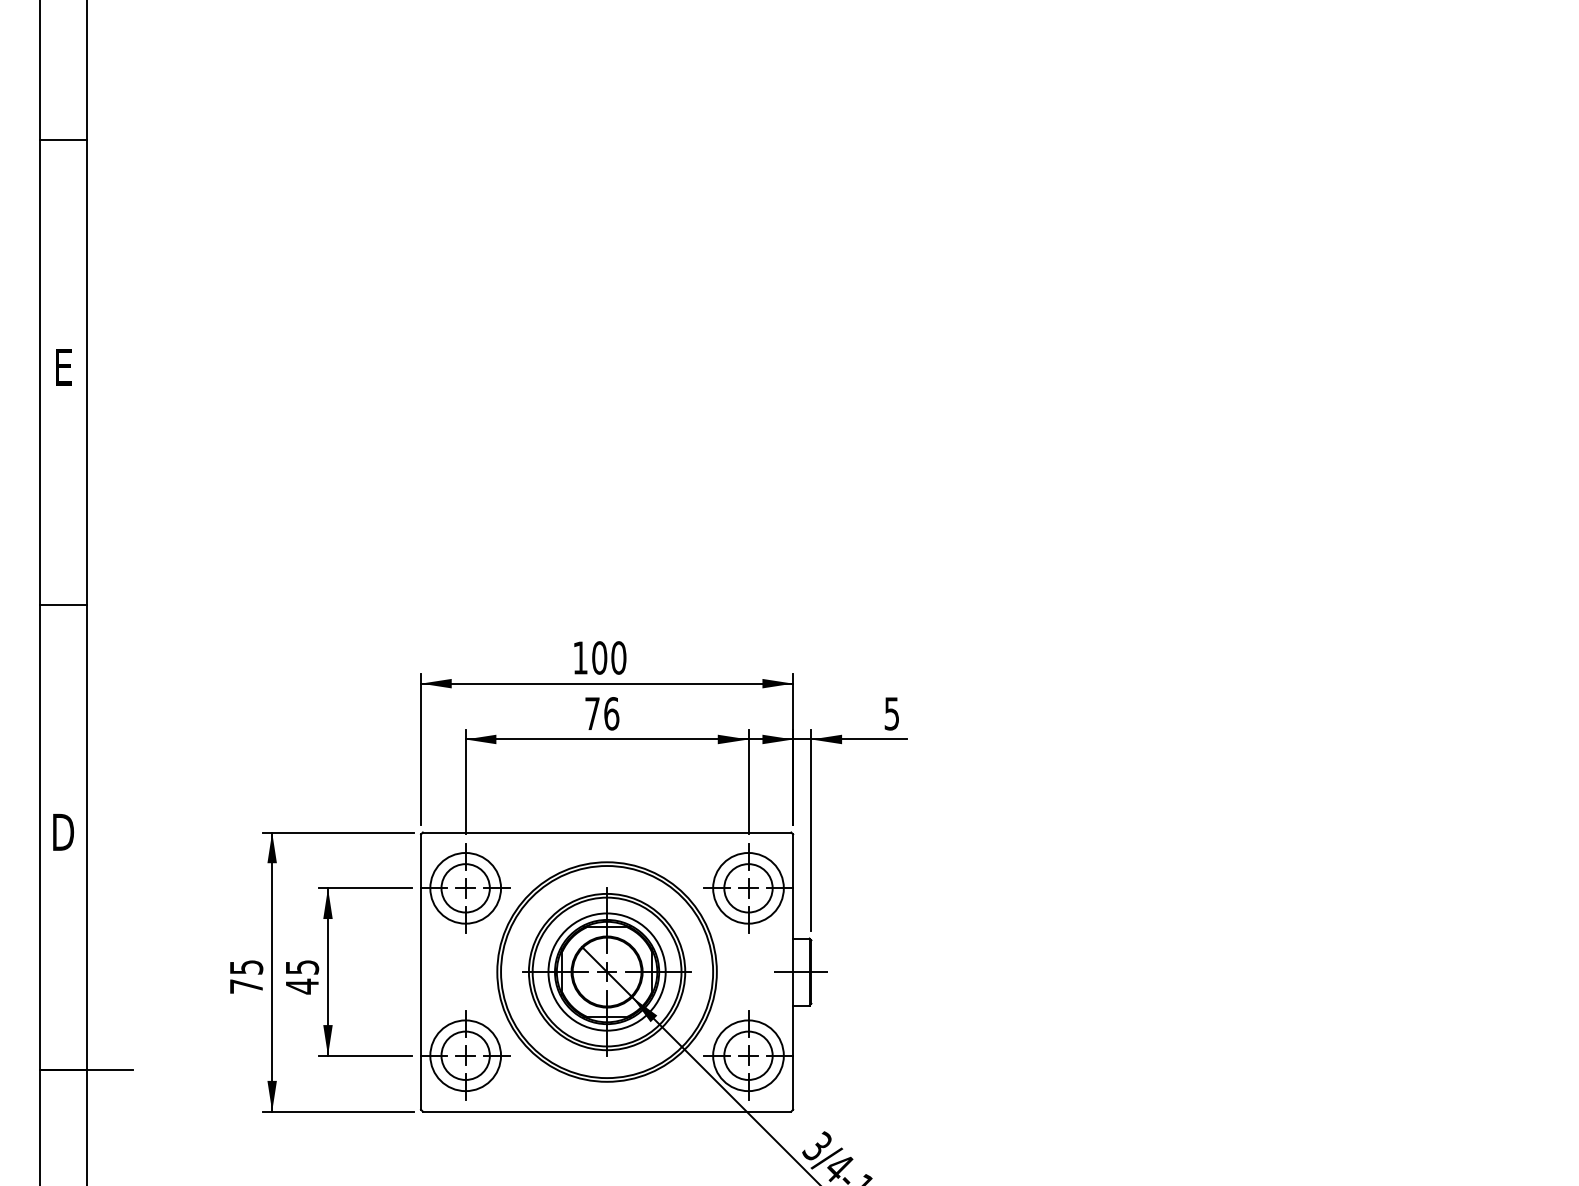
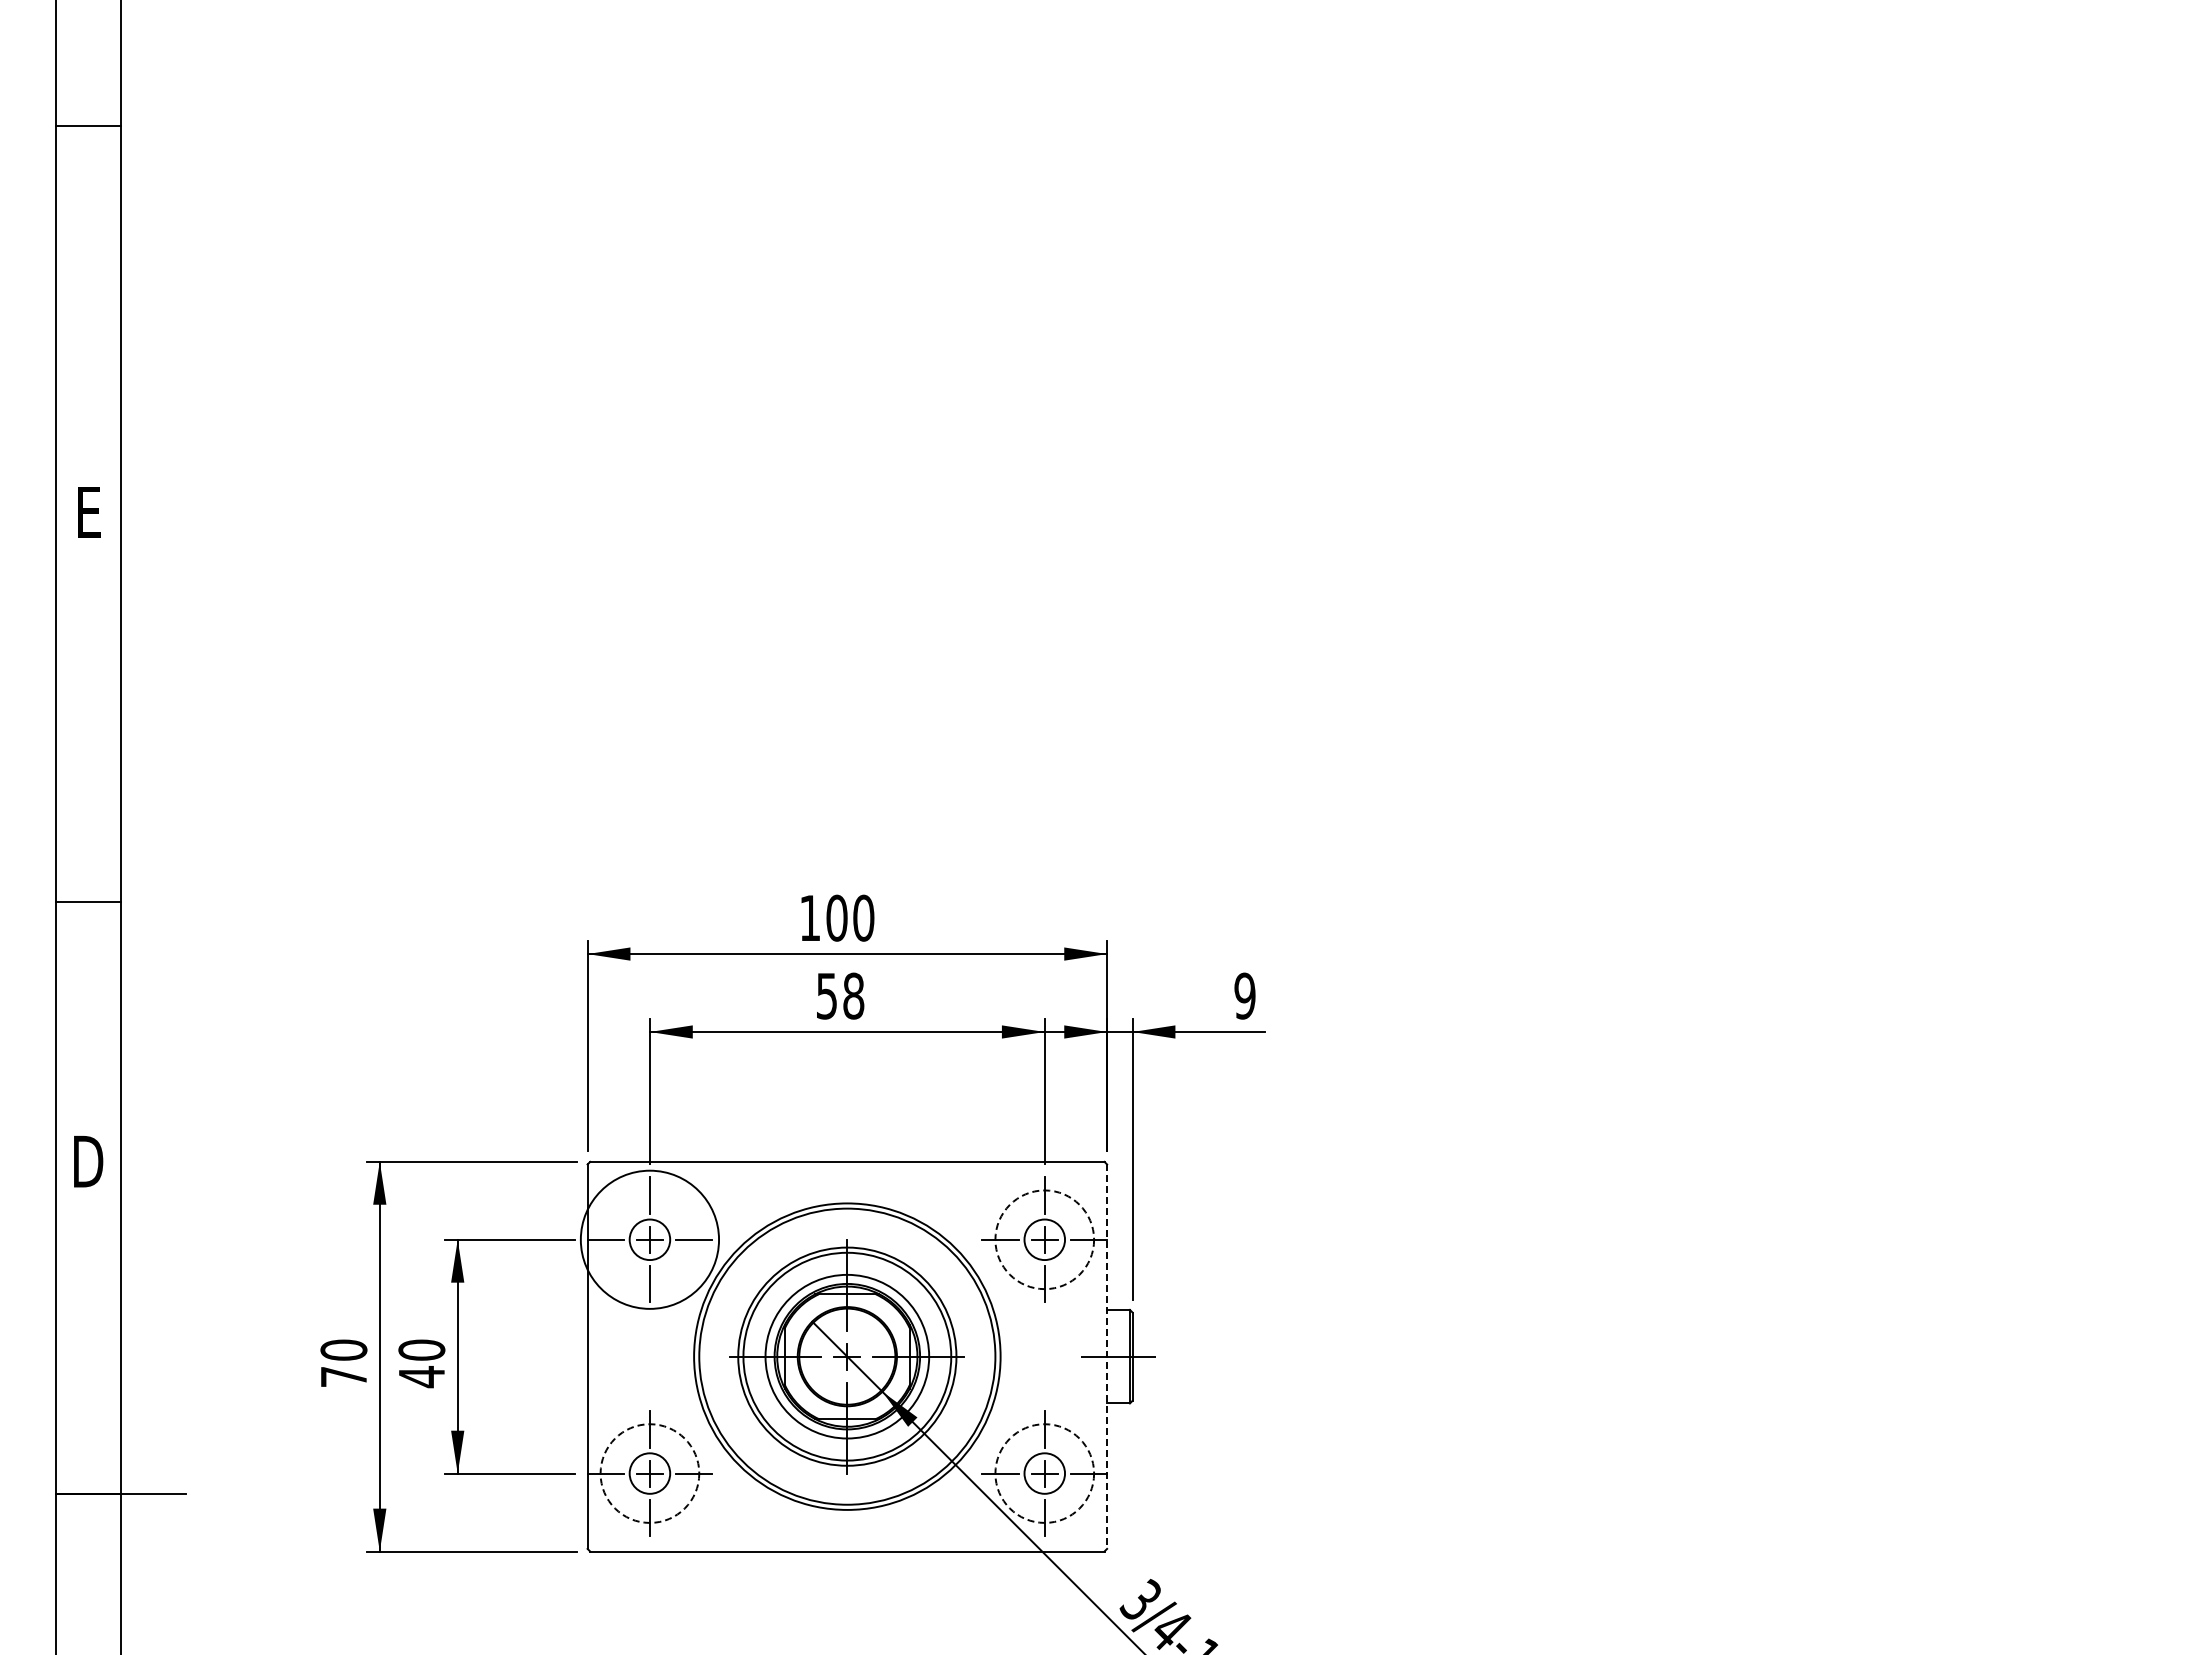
line: (62, 140) -> (87, 126), moved
line: (62, 605) -> (87, 902), moved
text: (602, 713) -> (840, 995), 76 -> 58
text: (891, 713) -> (1244, 995), 5 -> 9
circle: (465, 888) -> (649, 1239), size x0.6
circle: (465, 888) -> (649, 1239), size x1.4
circle: (748, 888) -> (1044, 1239), size x0.6
circle: (748, 888) -> (1044, 1239), solid -> dashed
text: (246, 966) -> (343, 1349), 75 -> 70
text: (302, 966) -> (421, 1349), 45 -> 40
line: (793, 972) -> (1107, 1357), solid -> dashed
circle: (465, 1055) -> (649, 1473), size x0.6
circle: (465, 1055) -> (649, 1473), solid -> dashed
circle: (748, 1055) -> (1044, 1473), size x0.6
circle: (748, 1055) -> (1044, 1473), solid -> dashed

